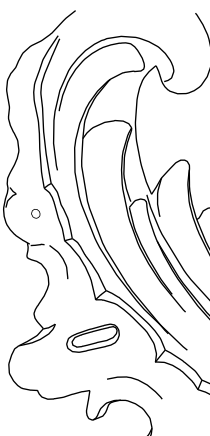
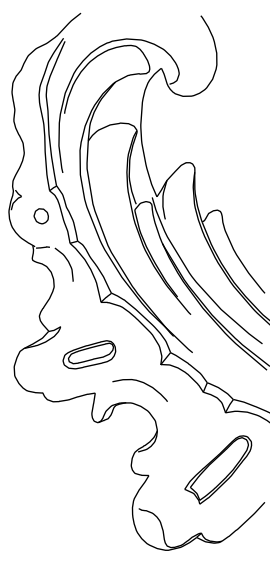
part: (35, 213) -> (40, 216), size x1.67
part: (93, 337) -> (89, 354), moved

